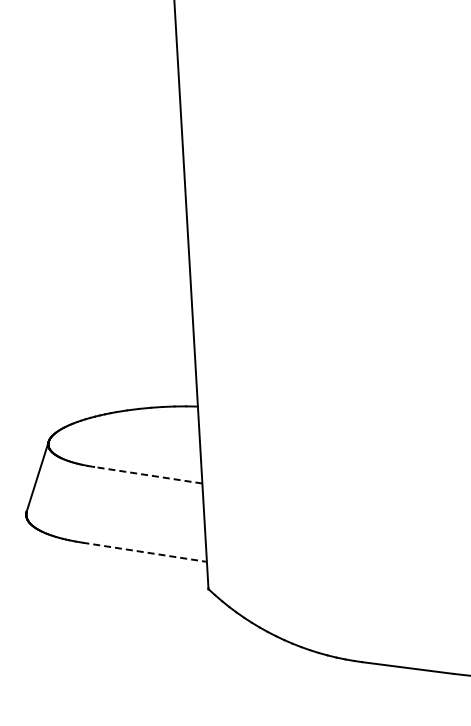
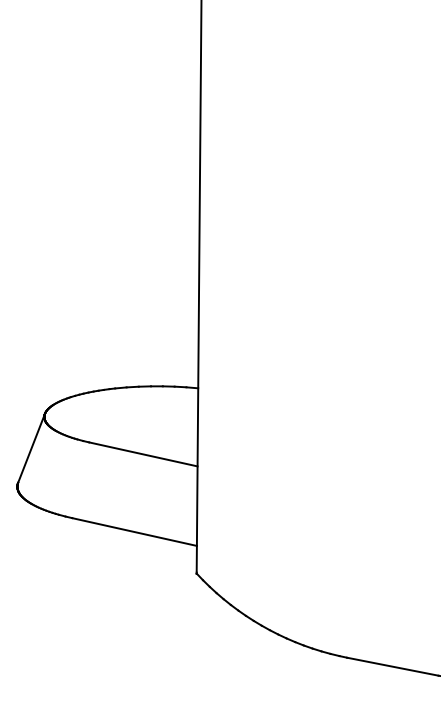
line: (148, 475) -> (143, 454), dashed -> solid
line: (145, 552) -> (135, 532), dashed -> solid

